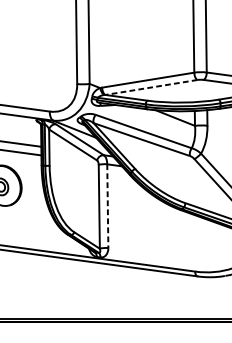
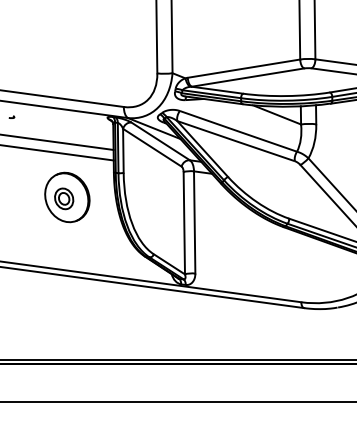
line: (151, 87) -> (247, 77), dashed -> solid
line: (107, 206) -> (194, 222), dashed -> solid

